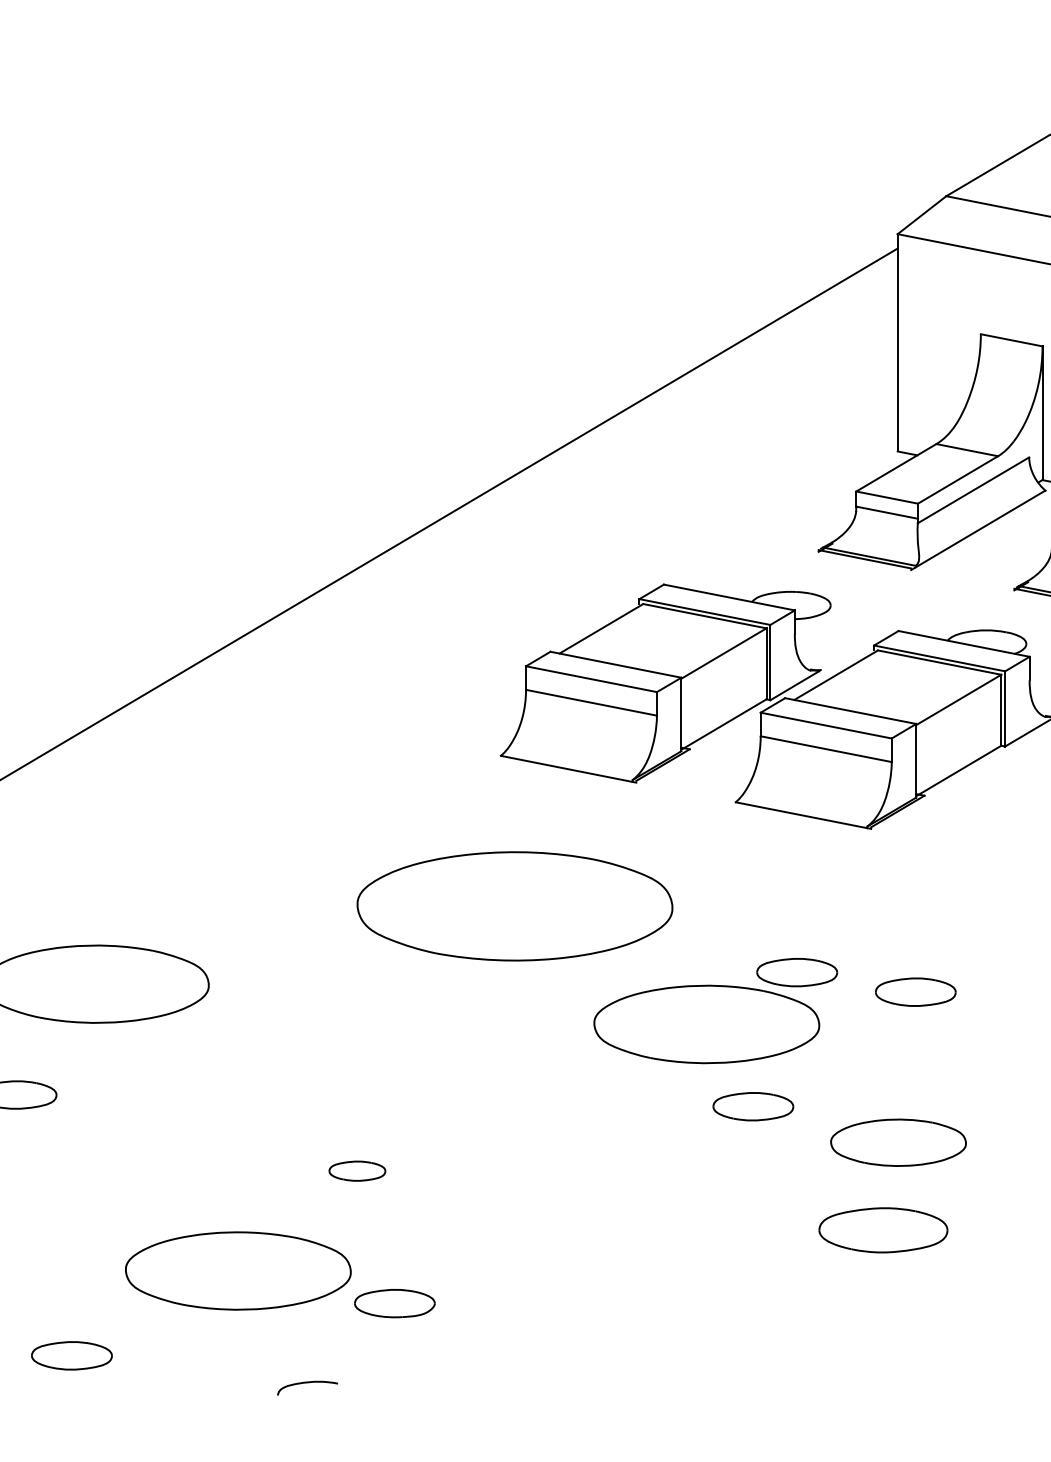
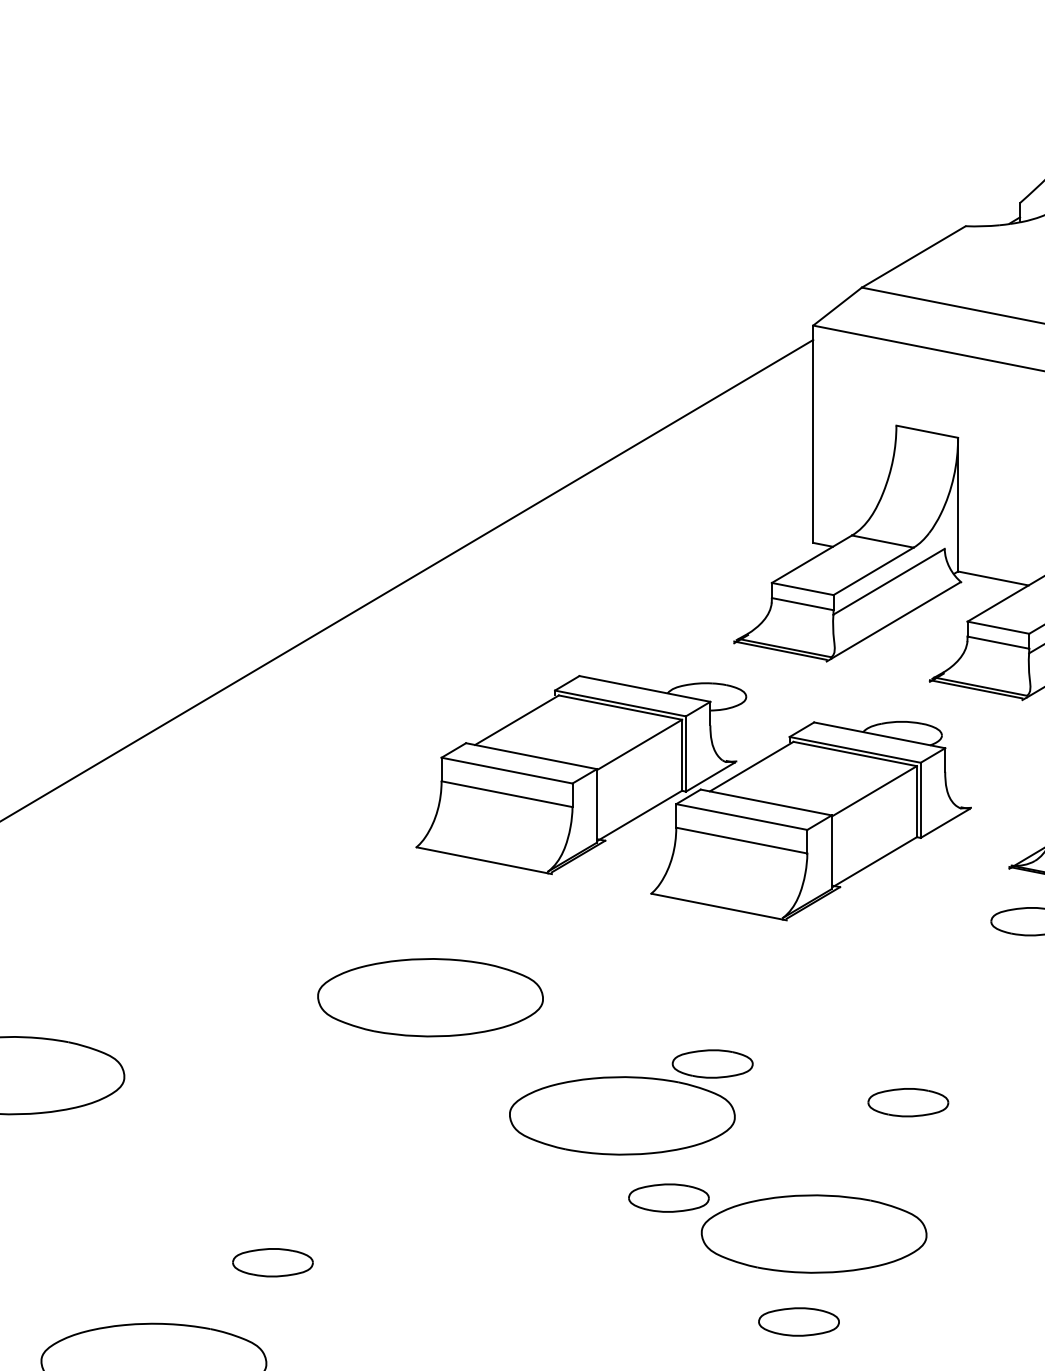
part: (514, 905) -> (430, 996), size x0.71
part: (915, 991) -> (908, 1101), moved
part: (898, 1142) -> (814, 1233), size x1.67
part: (357, 1170) -> (273, 1261), size x1.43
part: (883, 1230) -> (799, 1321), size x0.62

